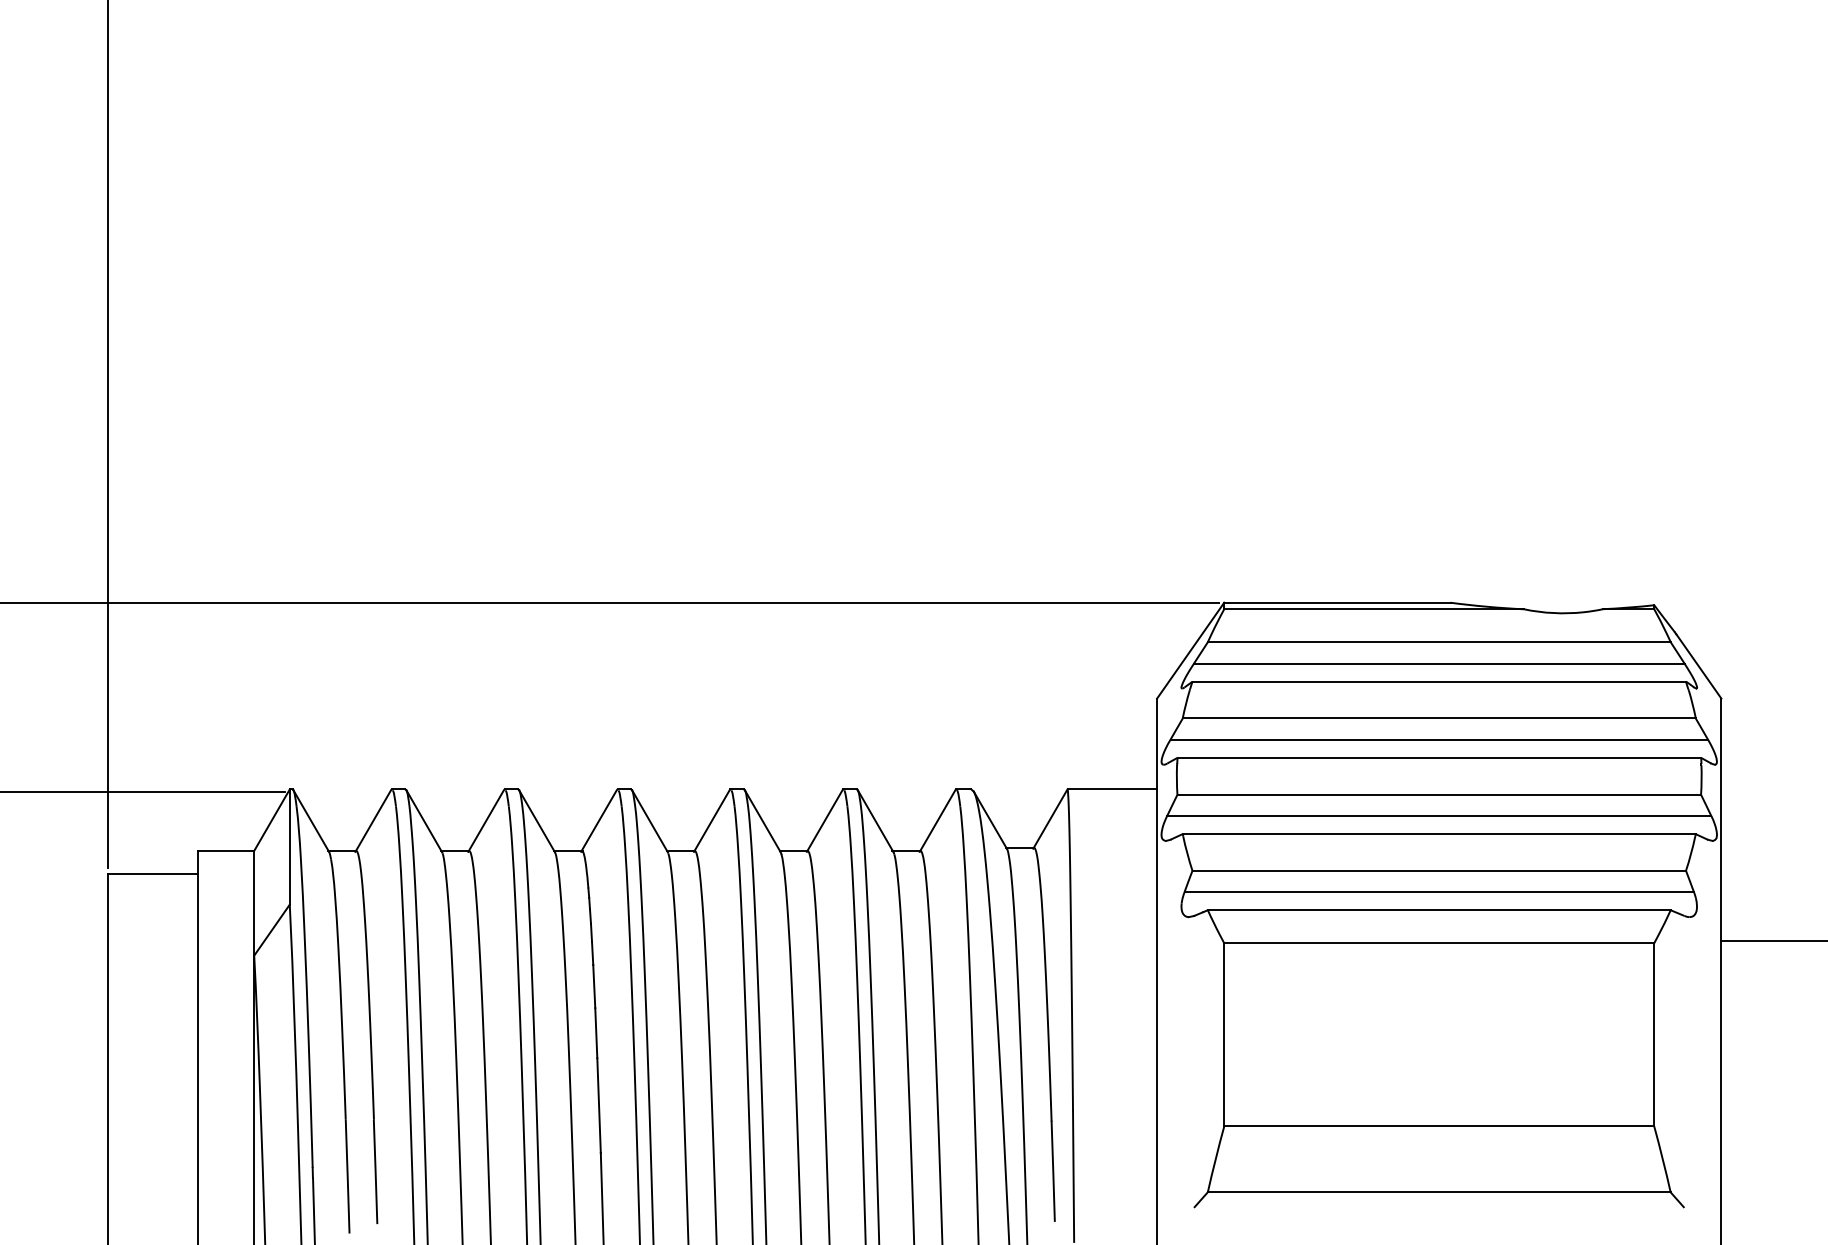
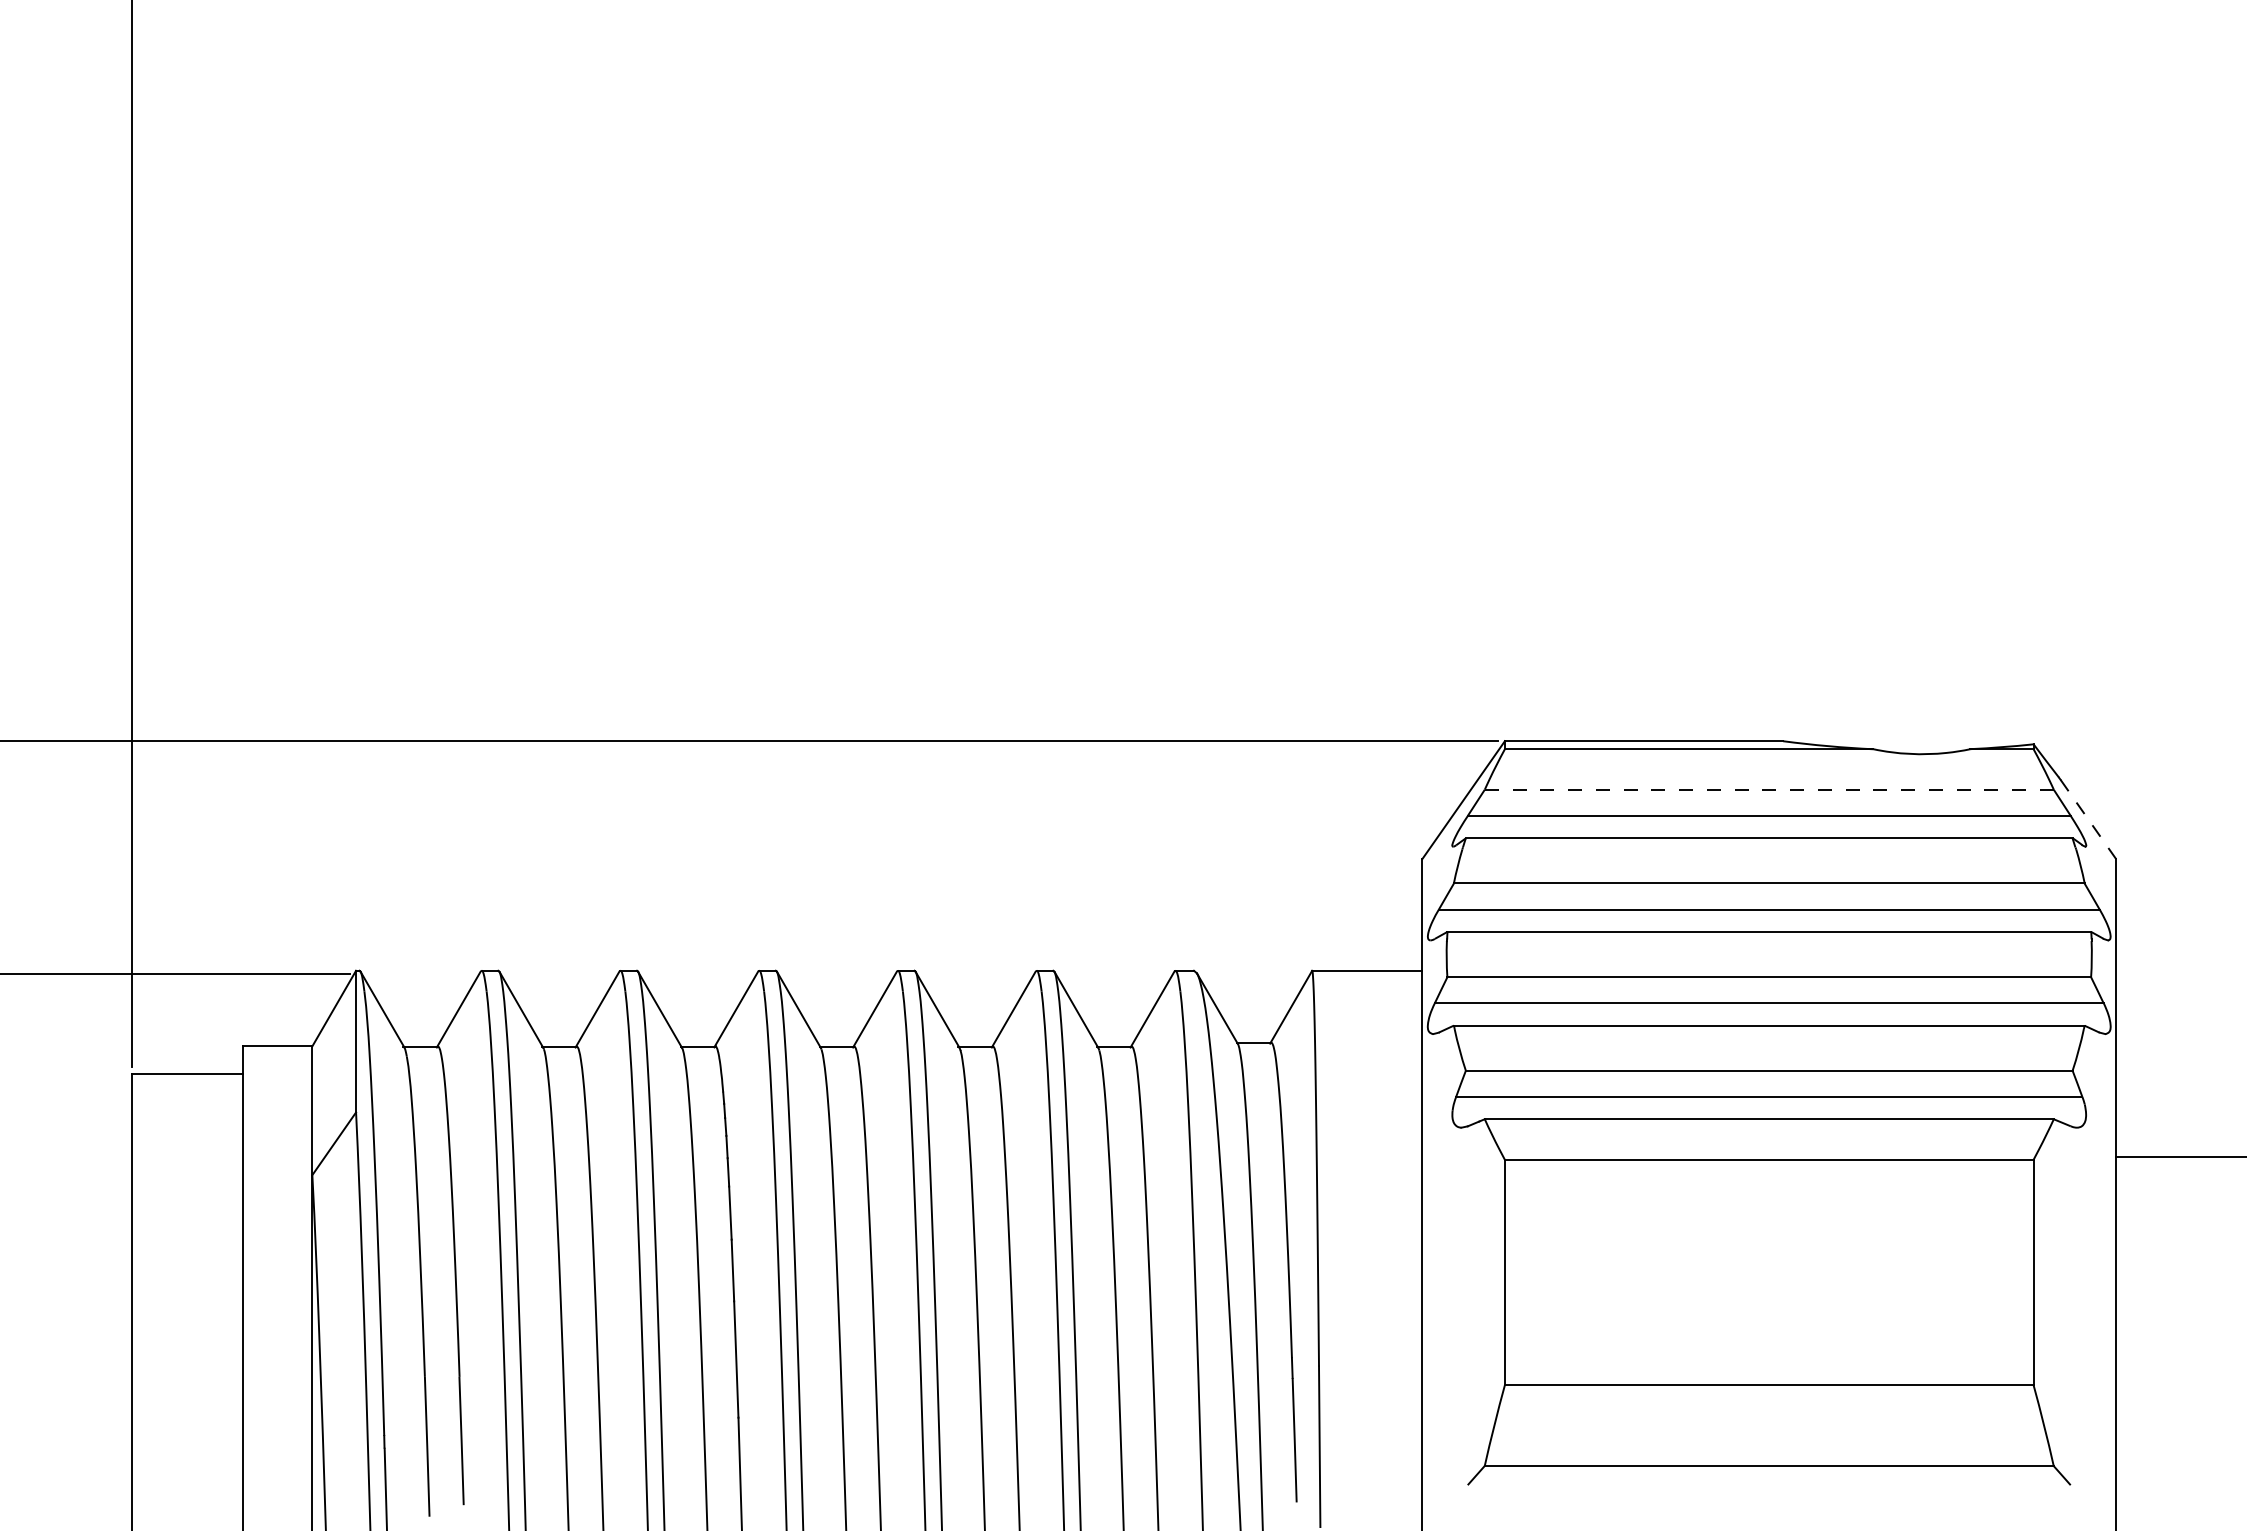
line: (1439, 642) -> (1769, 789), solid -> dashed
line: (1698, 666) -> (2088, 819), solid -> dashed

